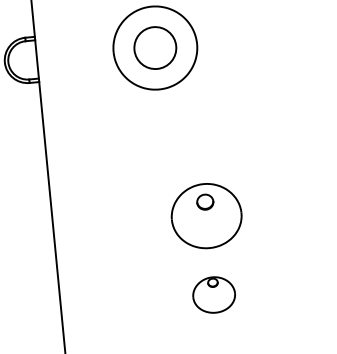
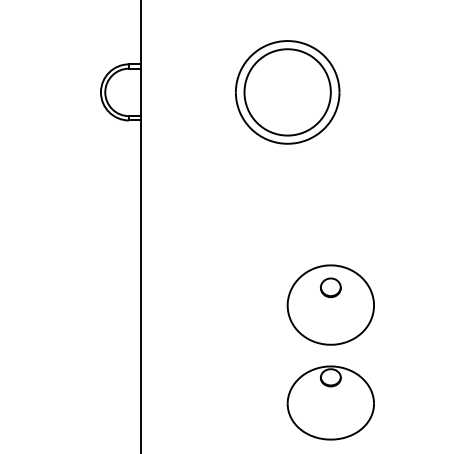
circle: (155, 48) -> (287, 92), size x1.67
part: (213, 294) -> (330, 402), size x1.67

